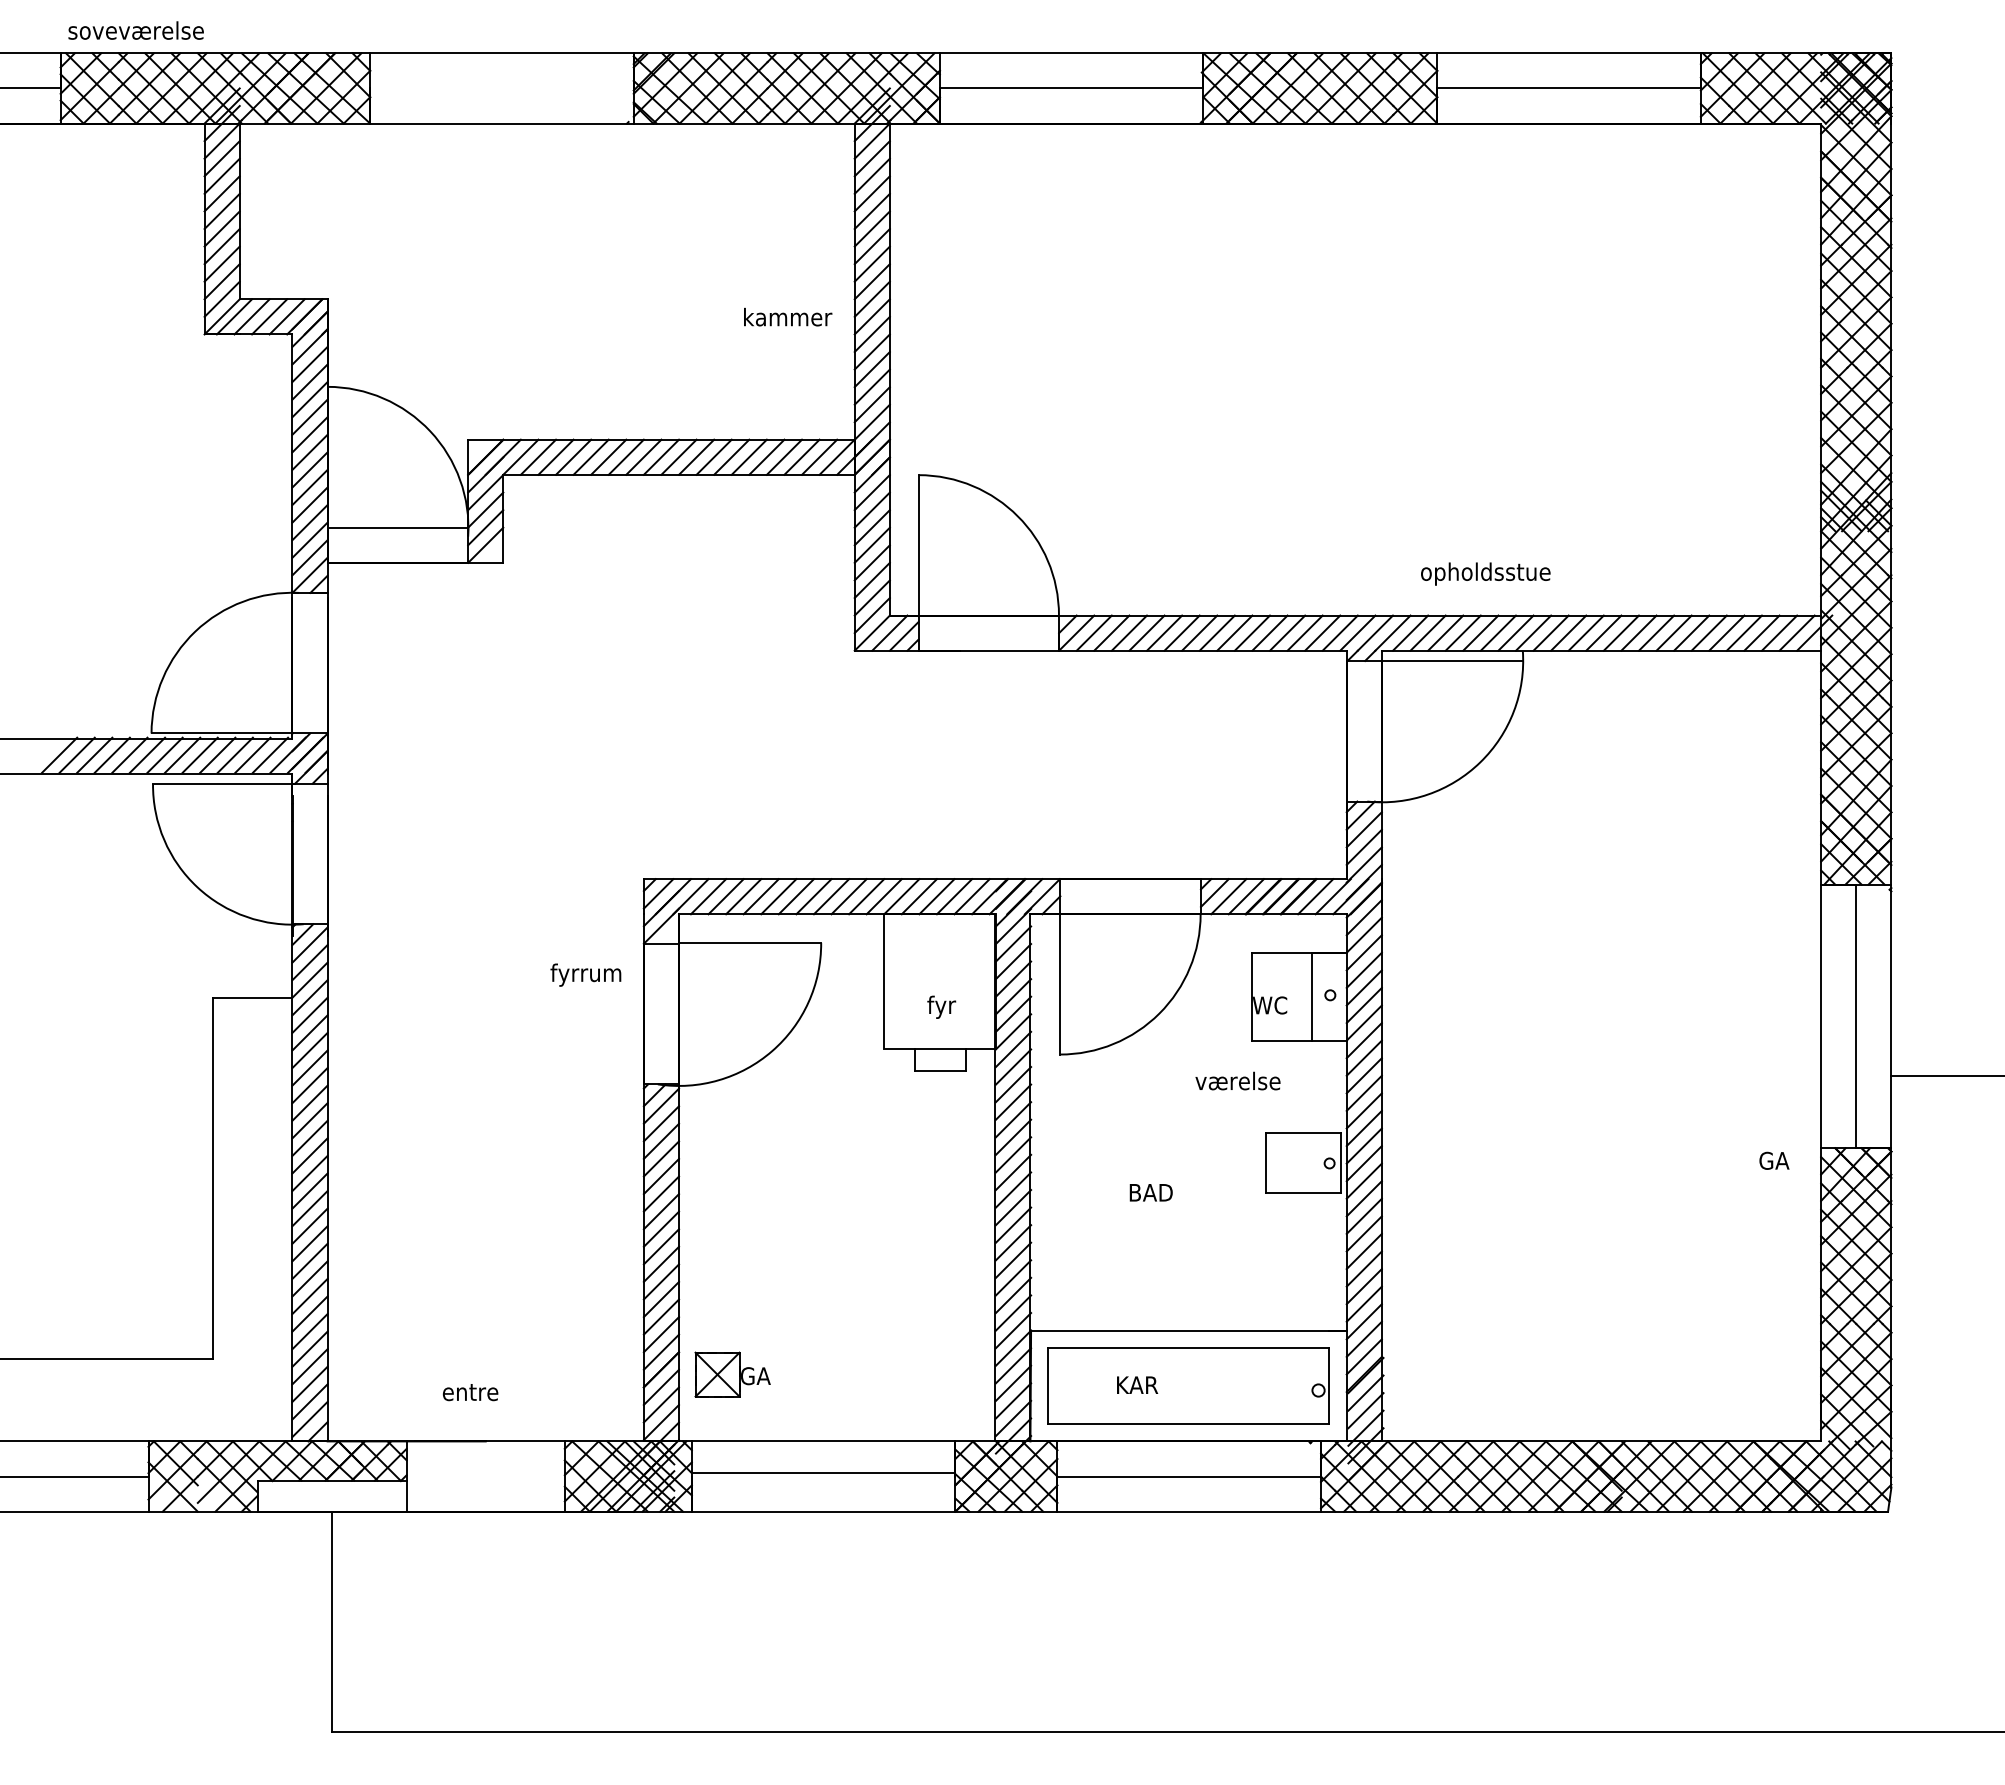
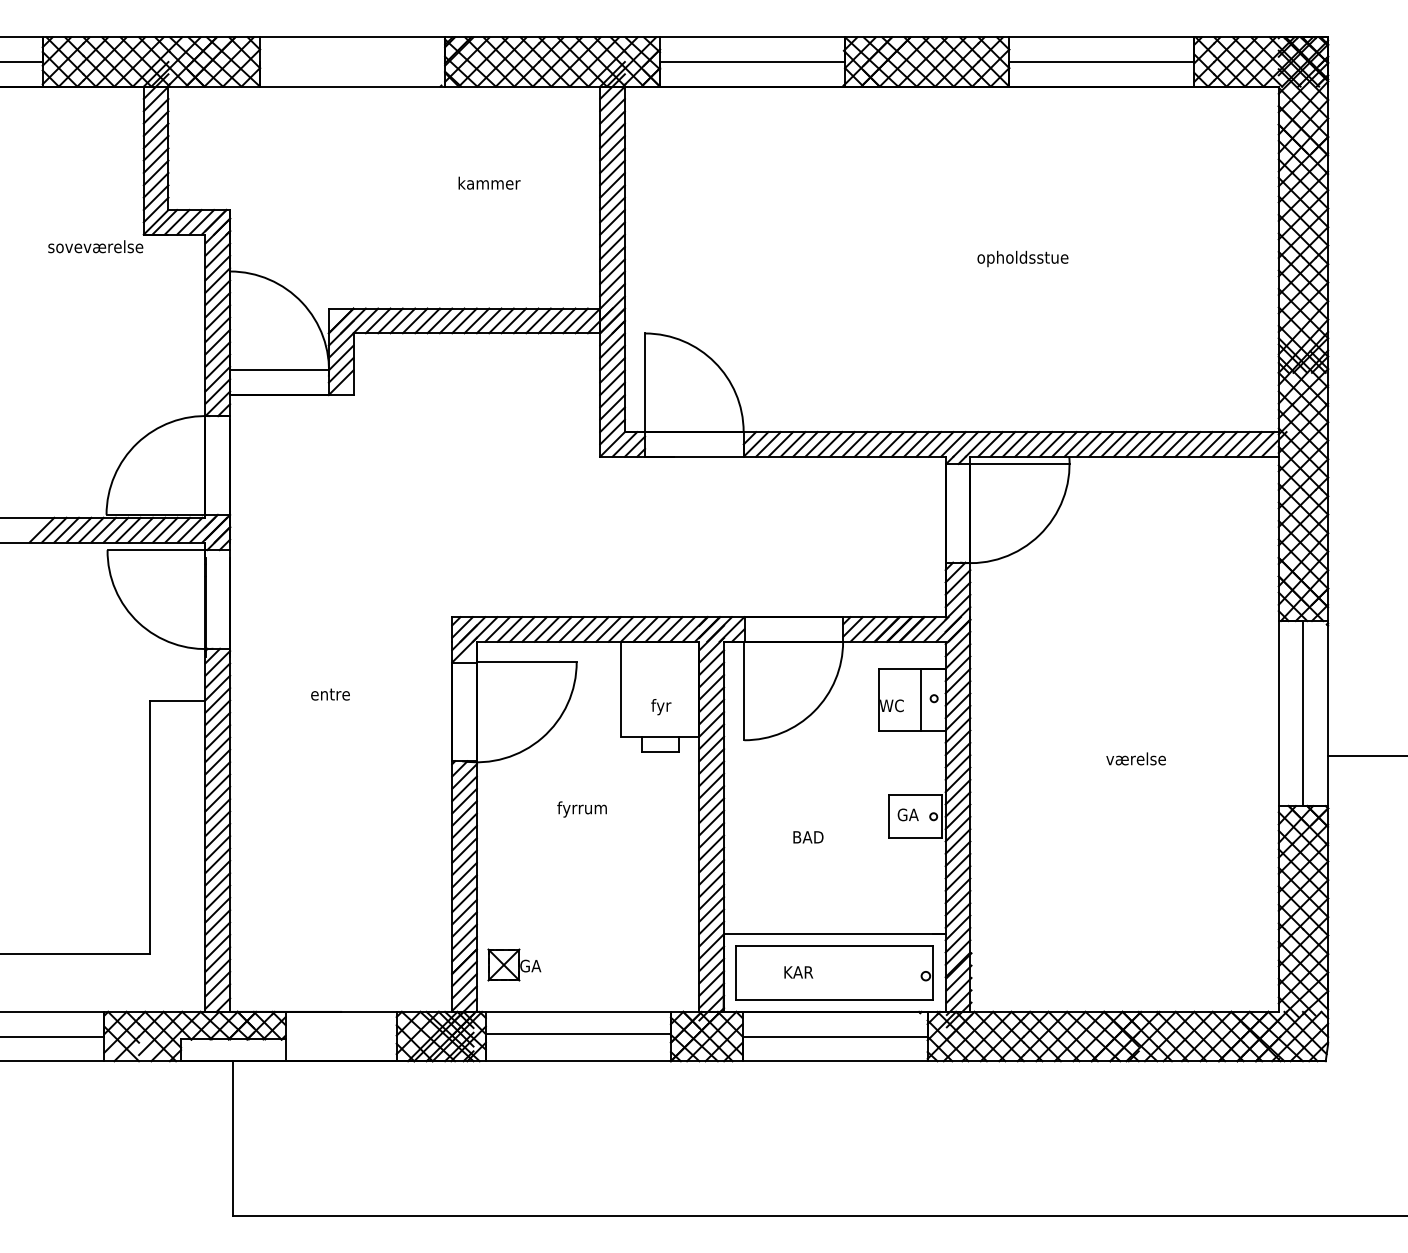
text: (135, 30) -> (95, 246), moved
text: (788, 316) -> (489, 182), moved
text: (1485, 573) -> (1022, 258), moved
text: (585, 974) -> (581, 809), moved
text: (1237, 1080) -> (1135, 758), moved
text: (1774, 1160) -> (908, 814), moved
text: (470, 1392) -> (330, 694), moved

